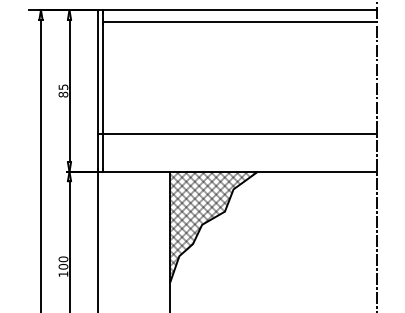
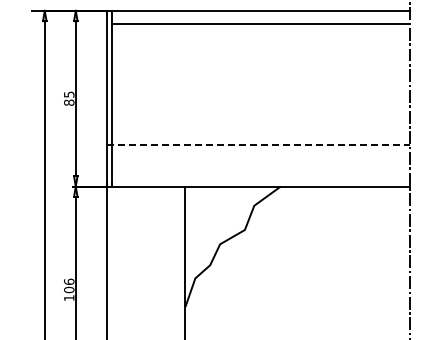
line: (237, 133) -> (258, 145), solid -> dashed
hatch: (212, 224) -> (231, 244), removed
text: (63, 259) -> (69, 281), 100 -> 106

